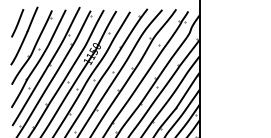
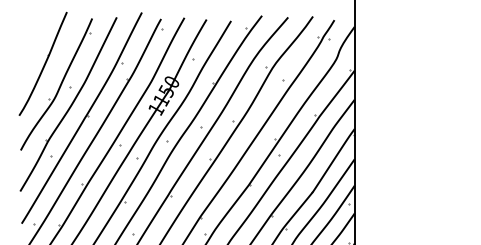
line: (17, 23) -> (30, 41), removed

